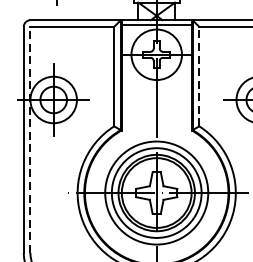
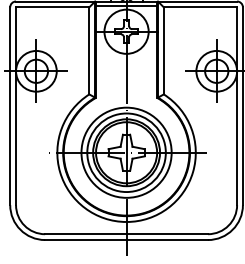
line: (198, 76) -> (163, 50), dashed -> solid
line: (30, 140) -> (16, 106), dashed -> solid

